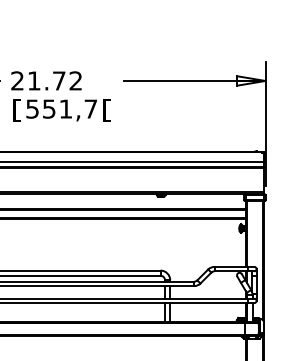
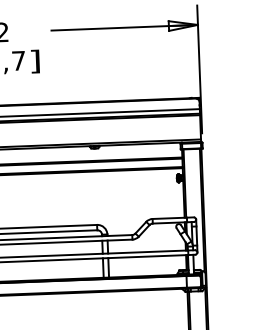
text: (106, 110) -> (34, 61), [ -> ]

